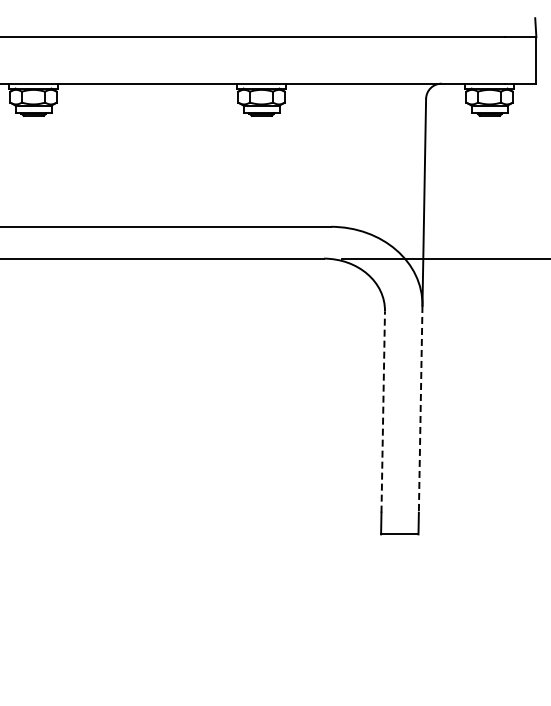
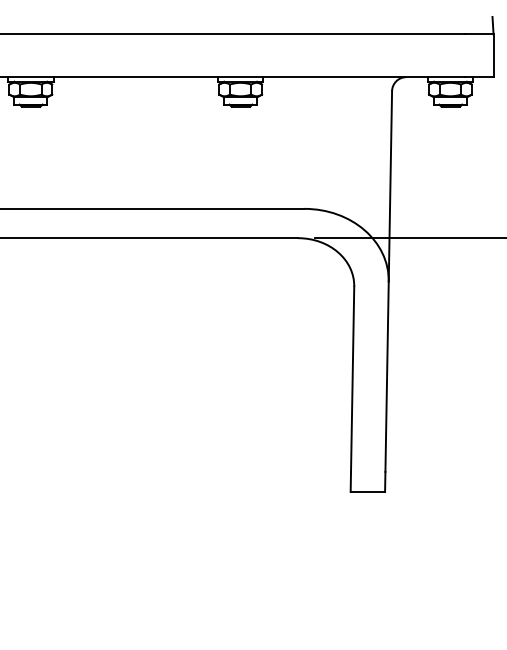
line: (420, 409) -> (386, 376), dashed -> solid
line: (383, 412) -> (352, 379), dashed -> solid

